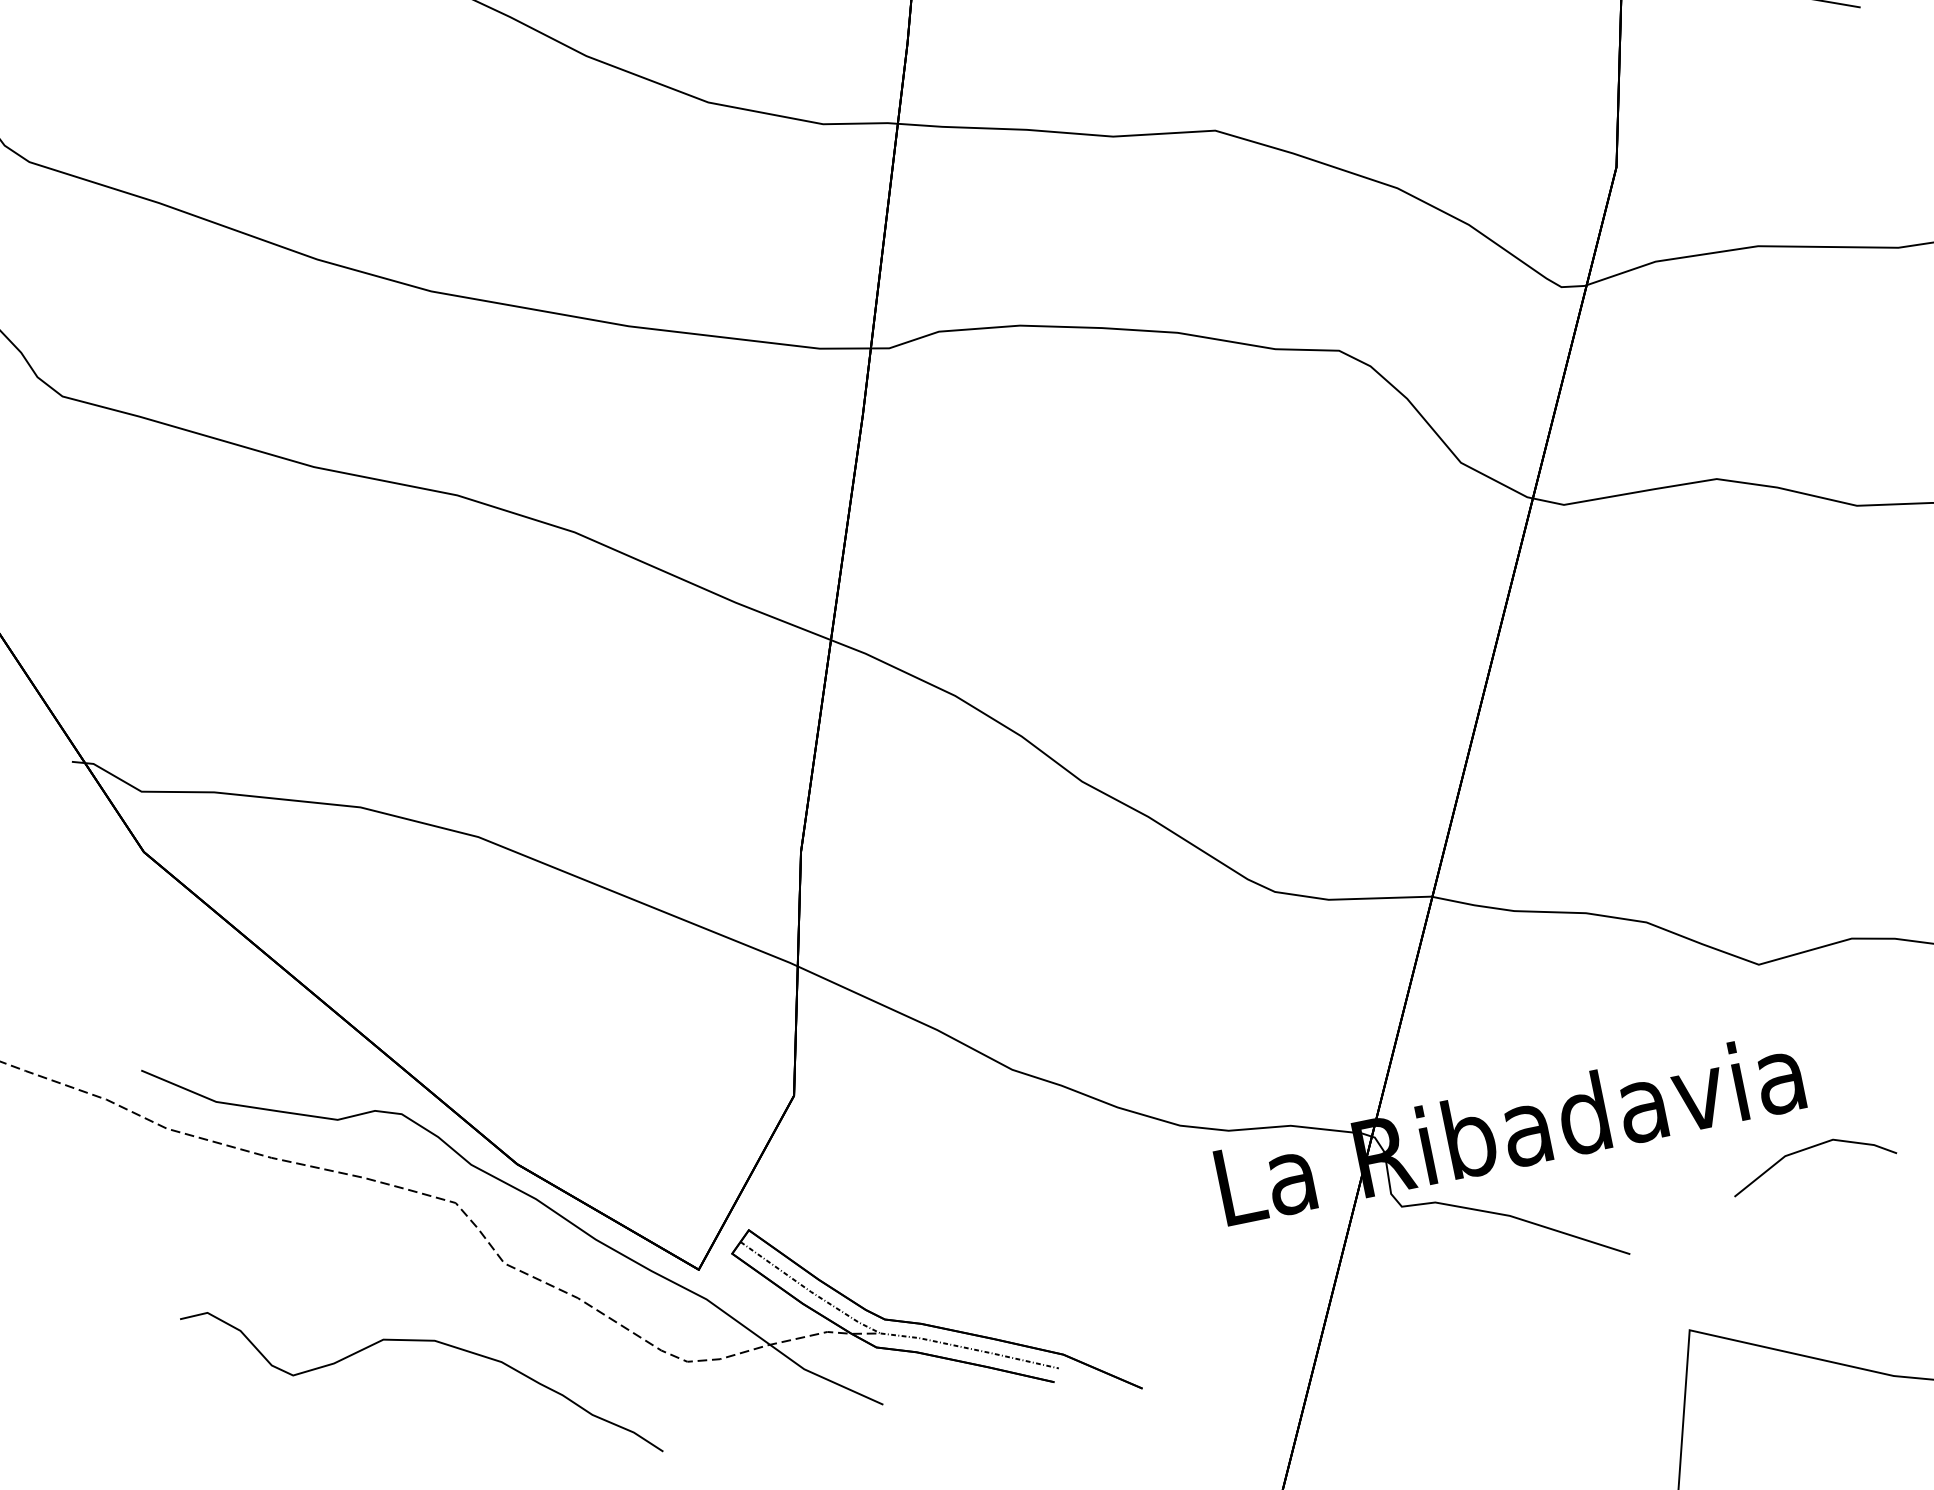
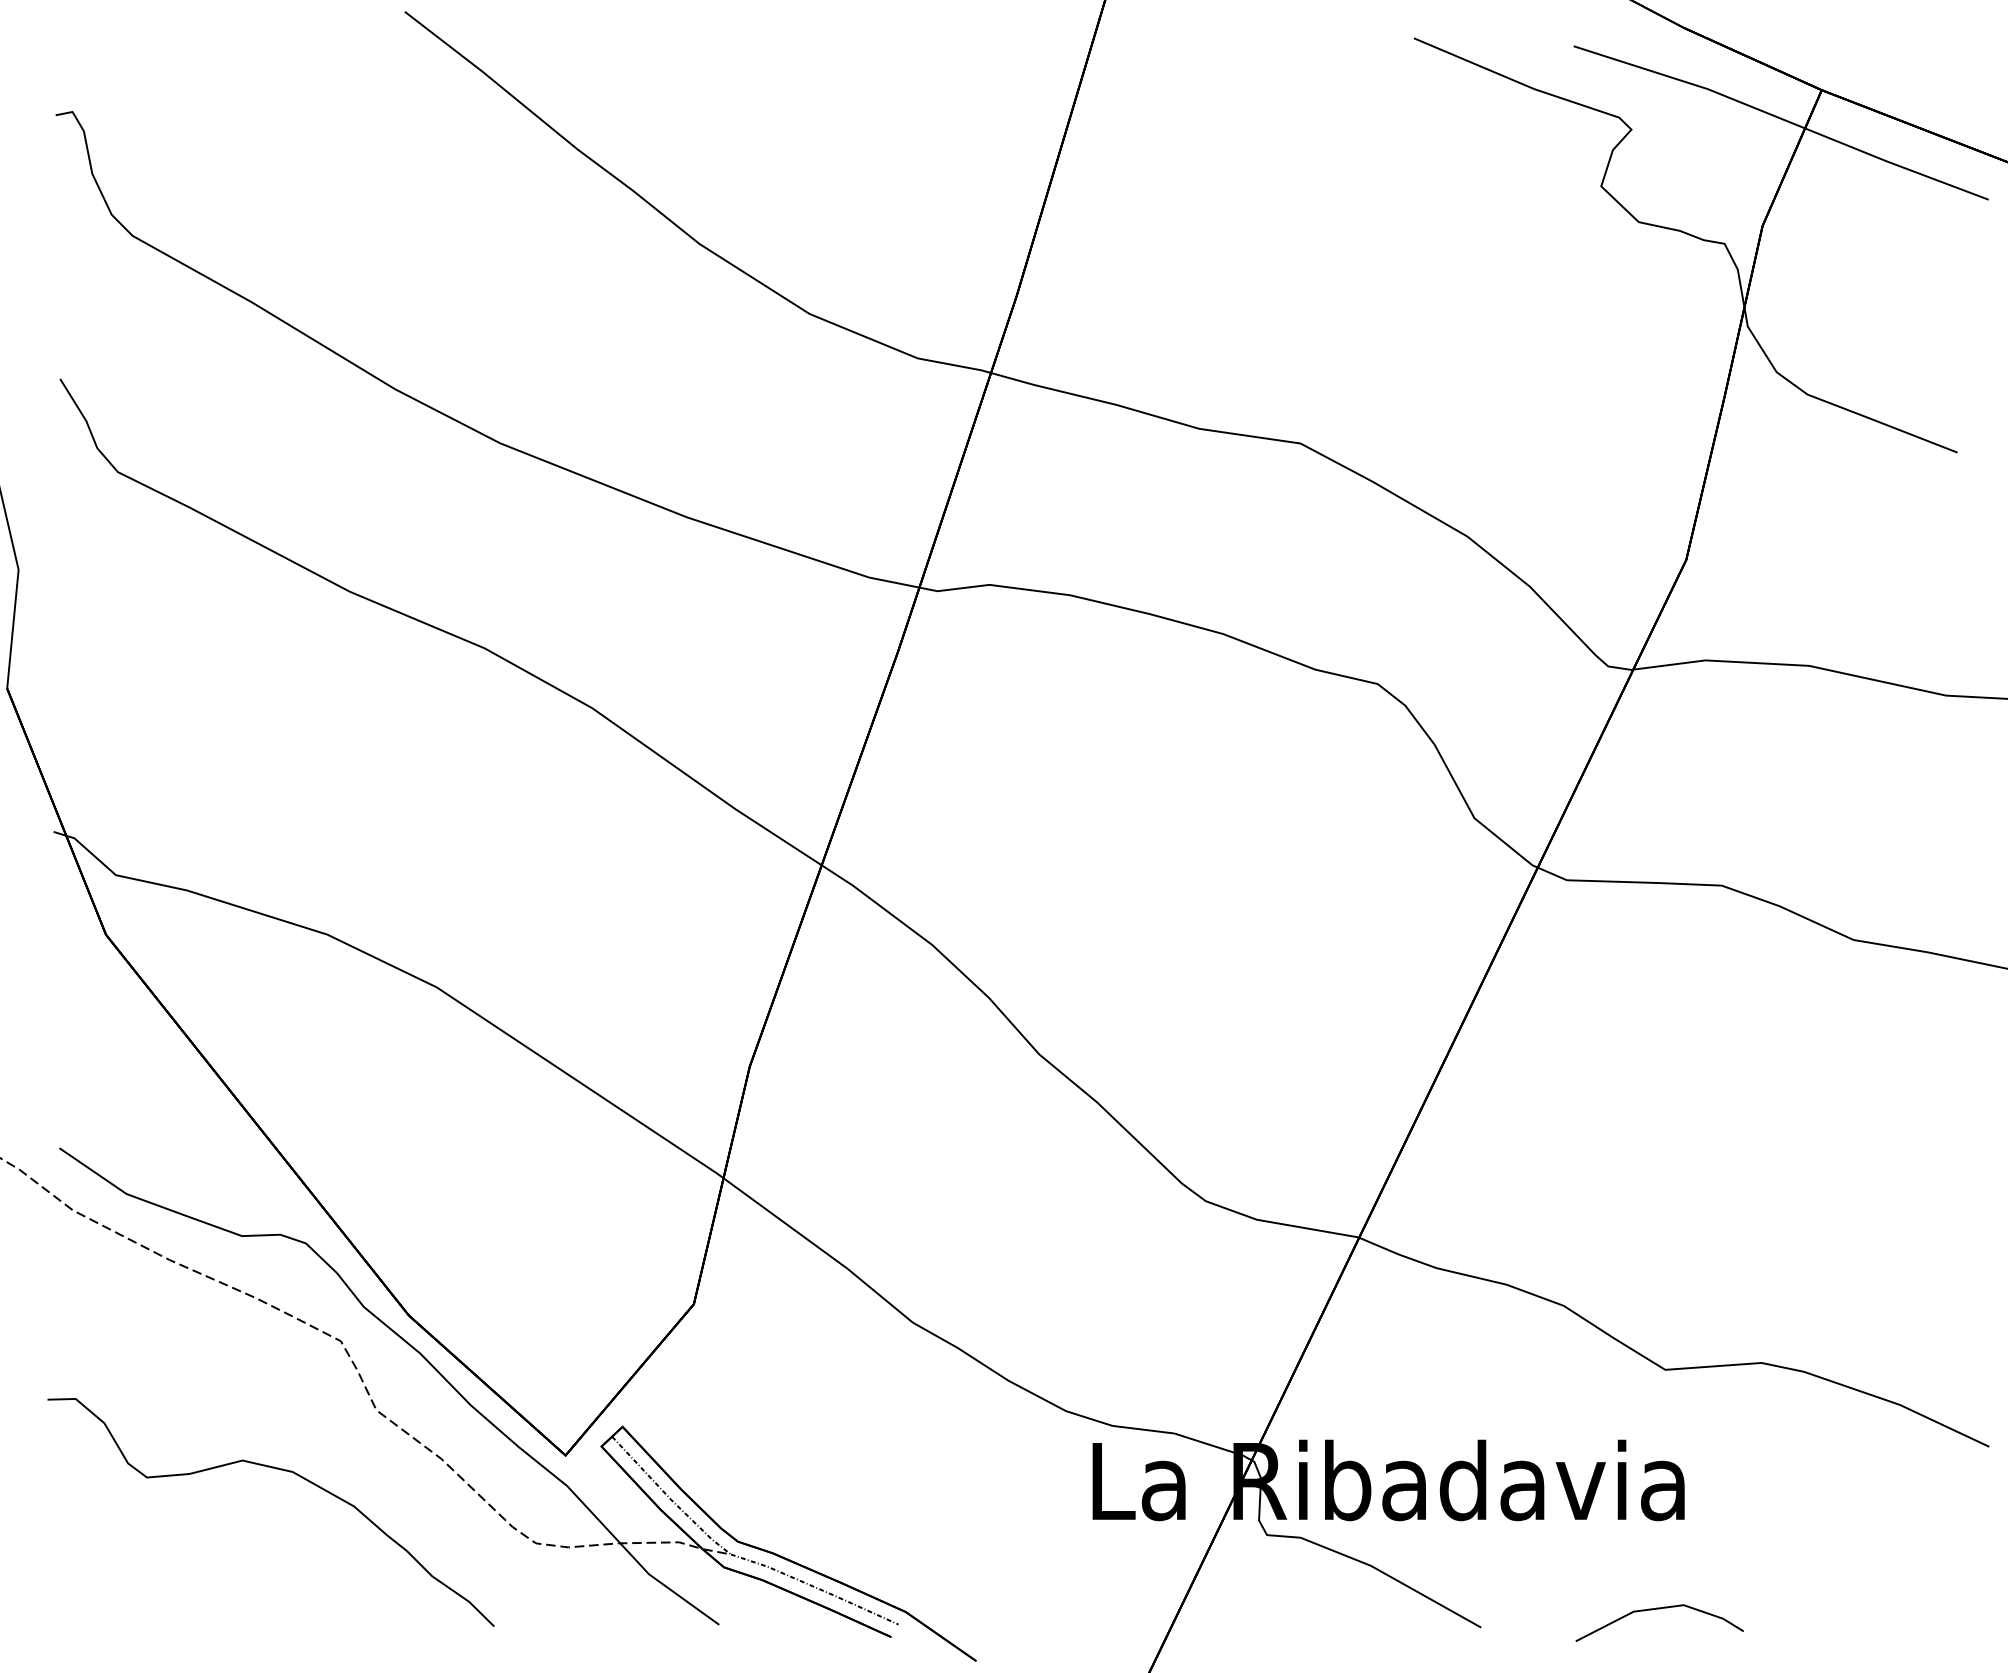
line: (1810, 1148) -> (1659, 1609), moved

